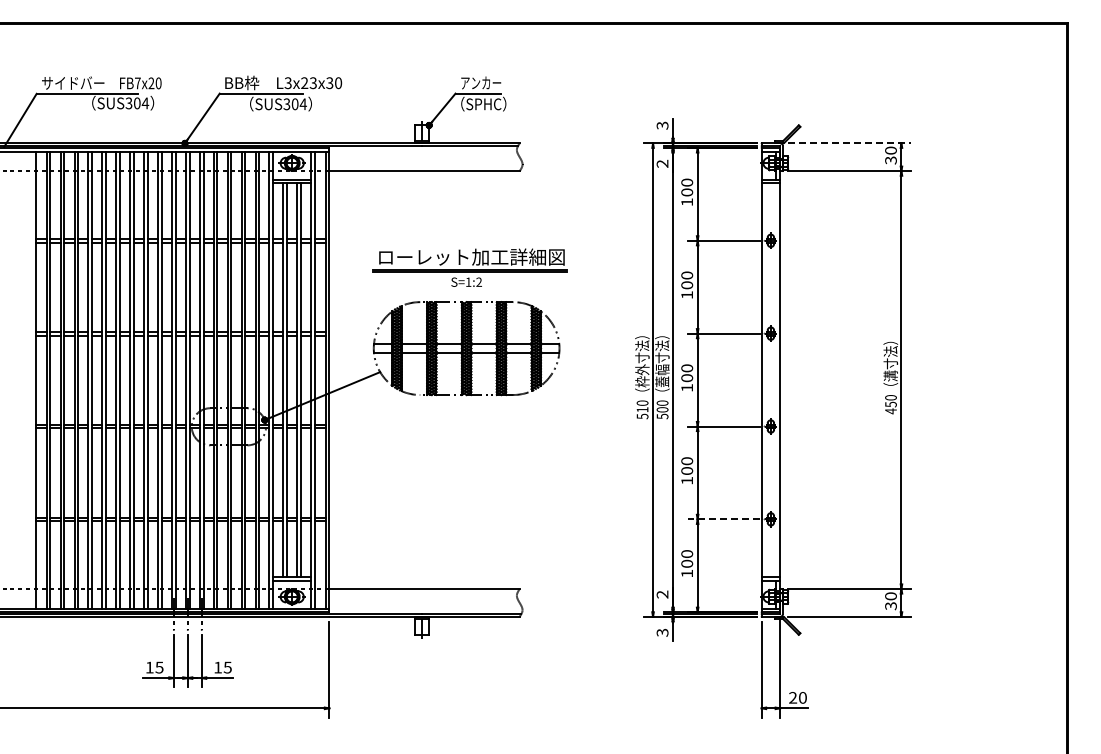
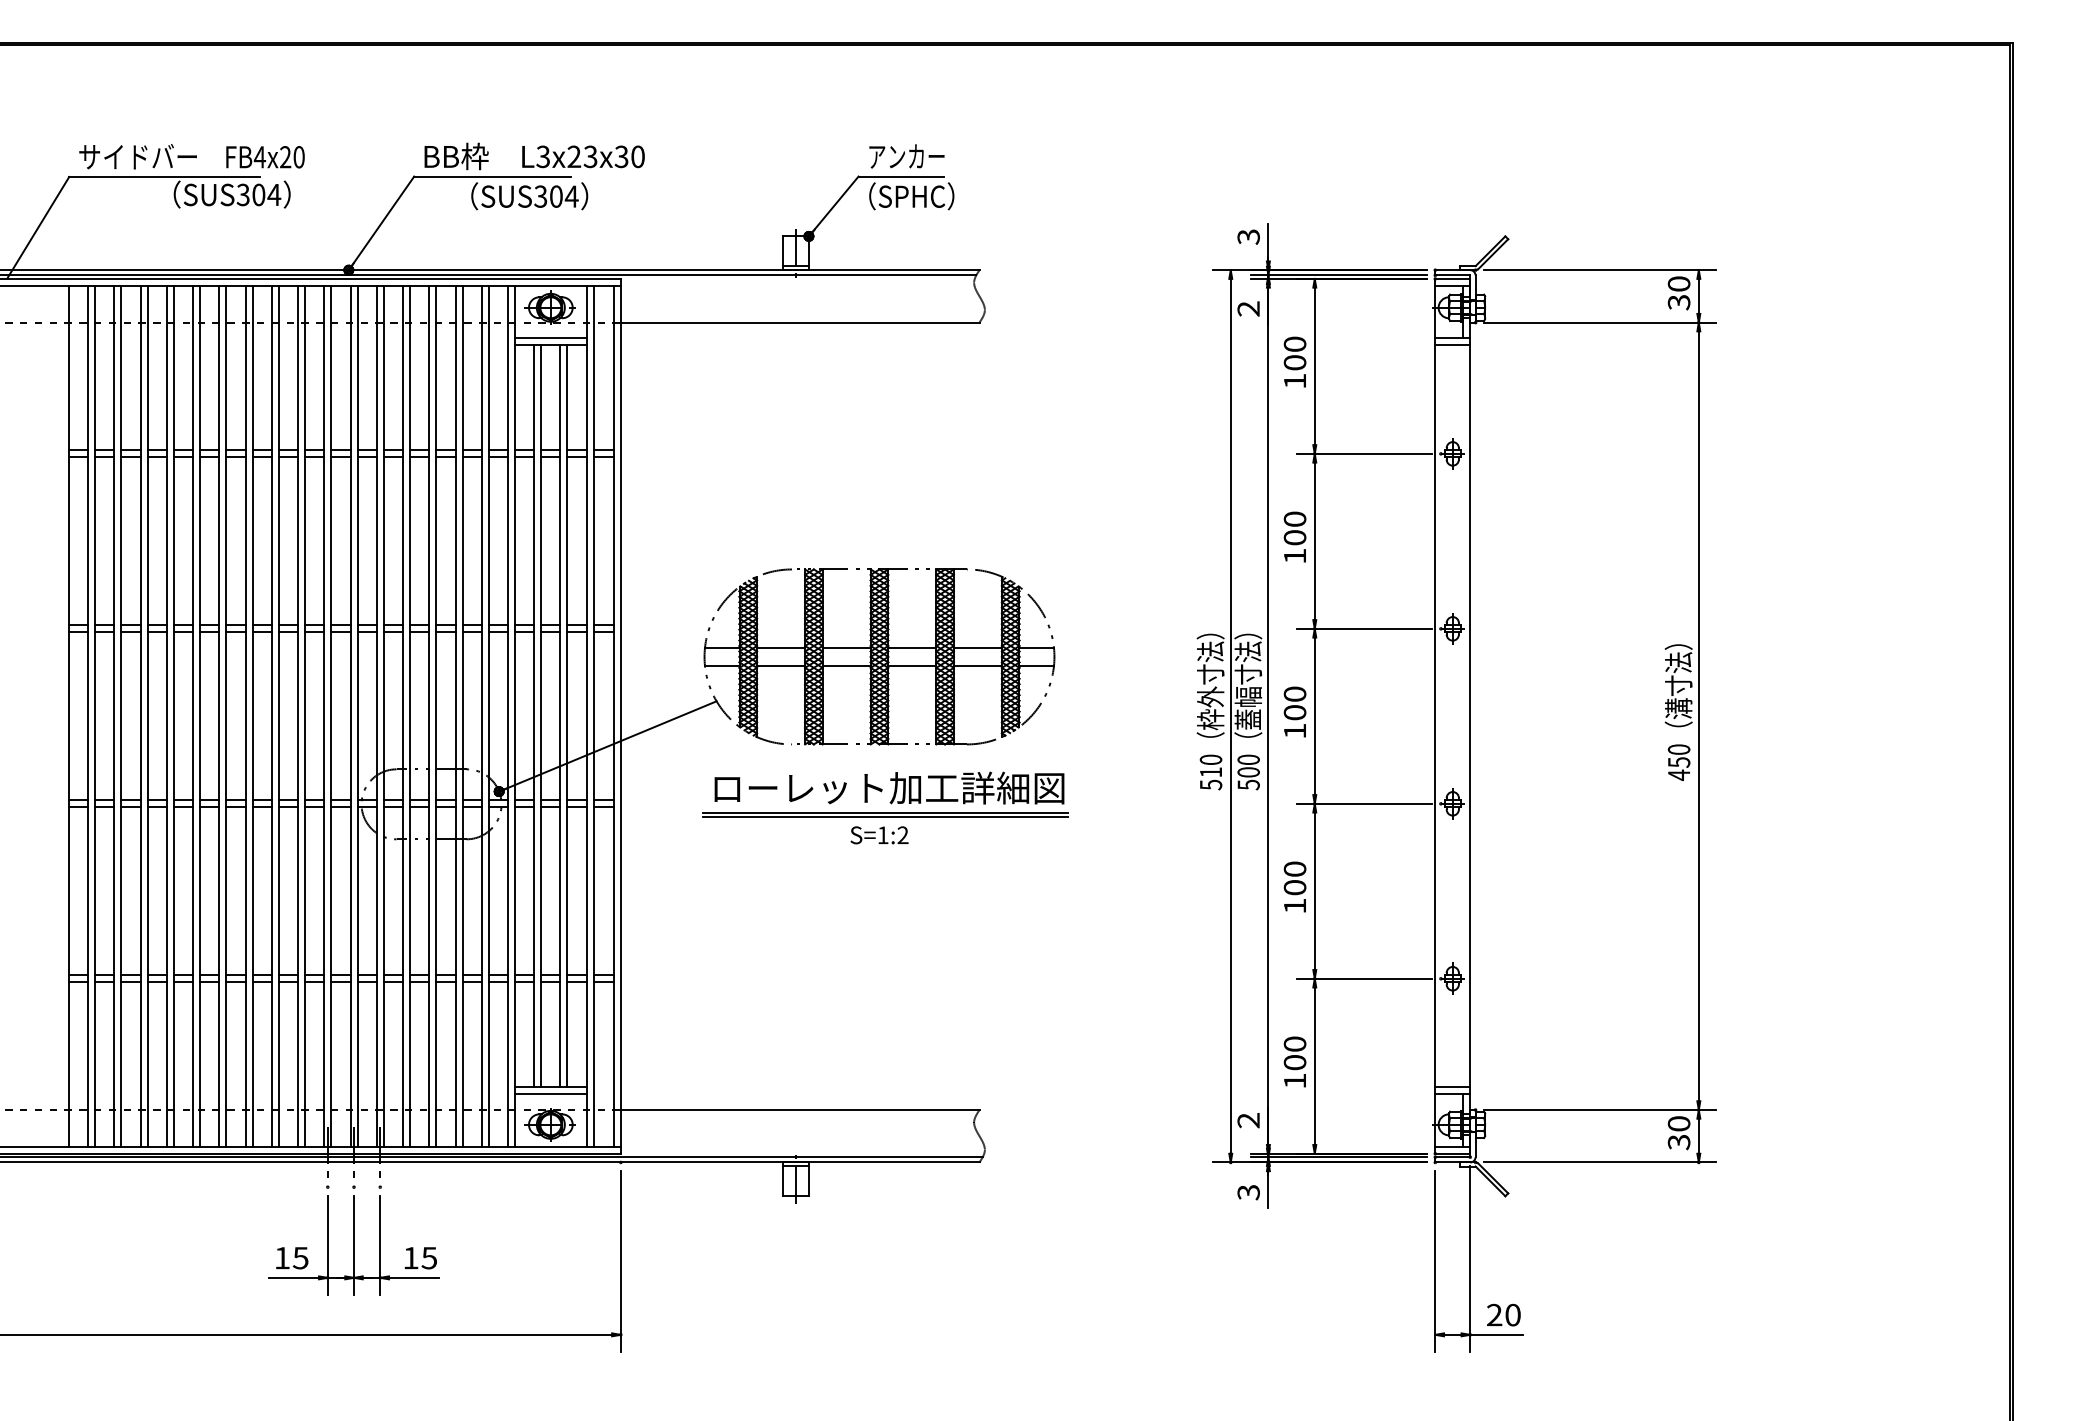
text: (137, 83) -> (259, 157), FB7x20 -> FB4x20
line: (849, 143) -> (1600, 270), dashed -> solid
part: (469, 267) -> (884, 807), moved
line: (724, 519) -> (1365, 979), dashed -> solid

